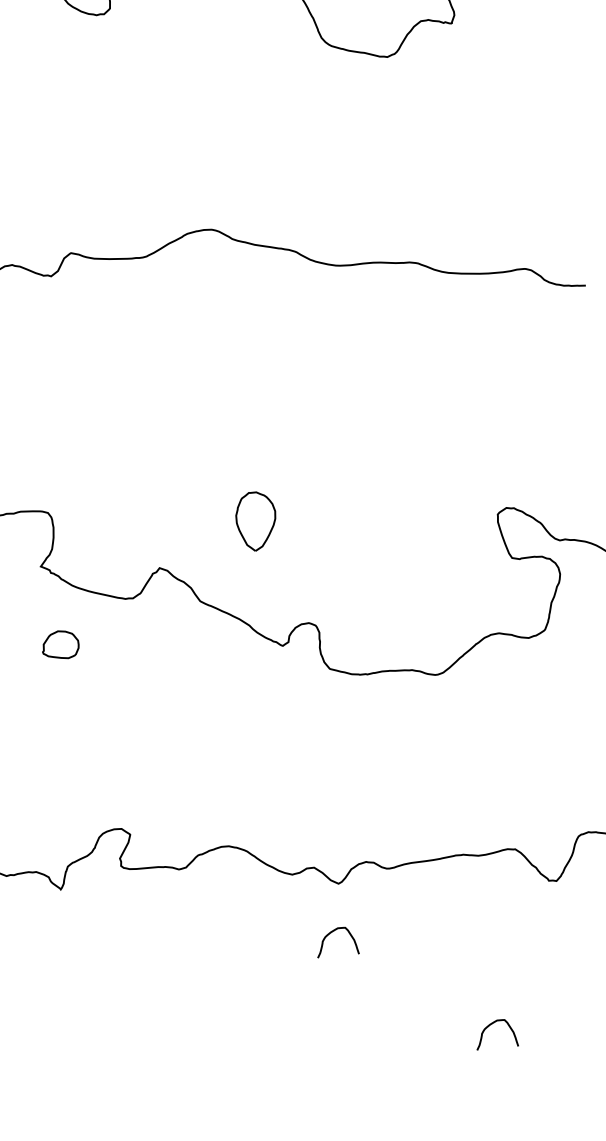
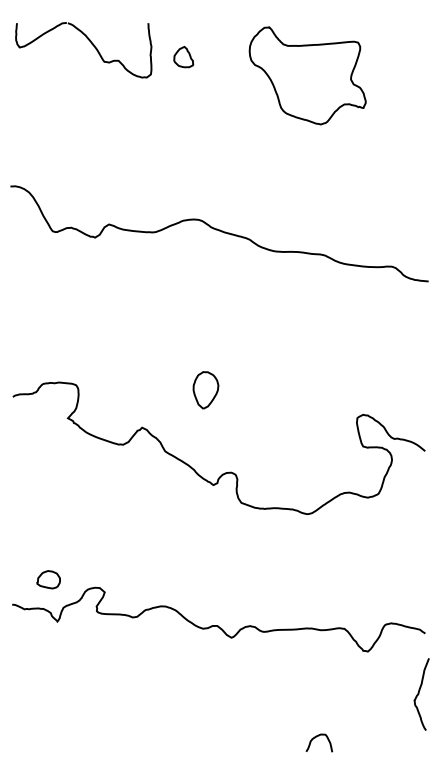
part: (255, 521) -> (205, 390), moved
part: (60, 644) -> (48, 579), moved
curve: (330, 935) -> (222, 669), removed

